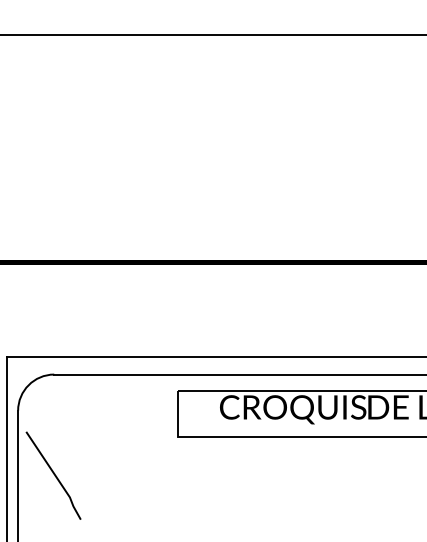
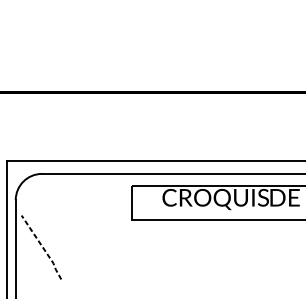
line: (55, 475) -> (42, 247), solid -> dashed

